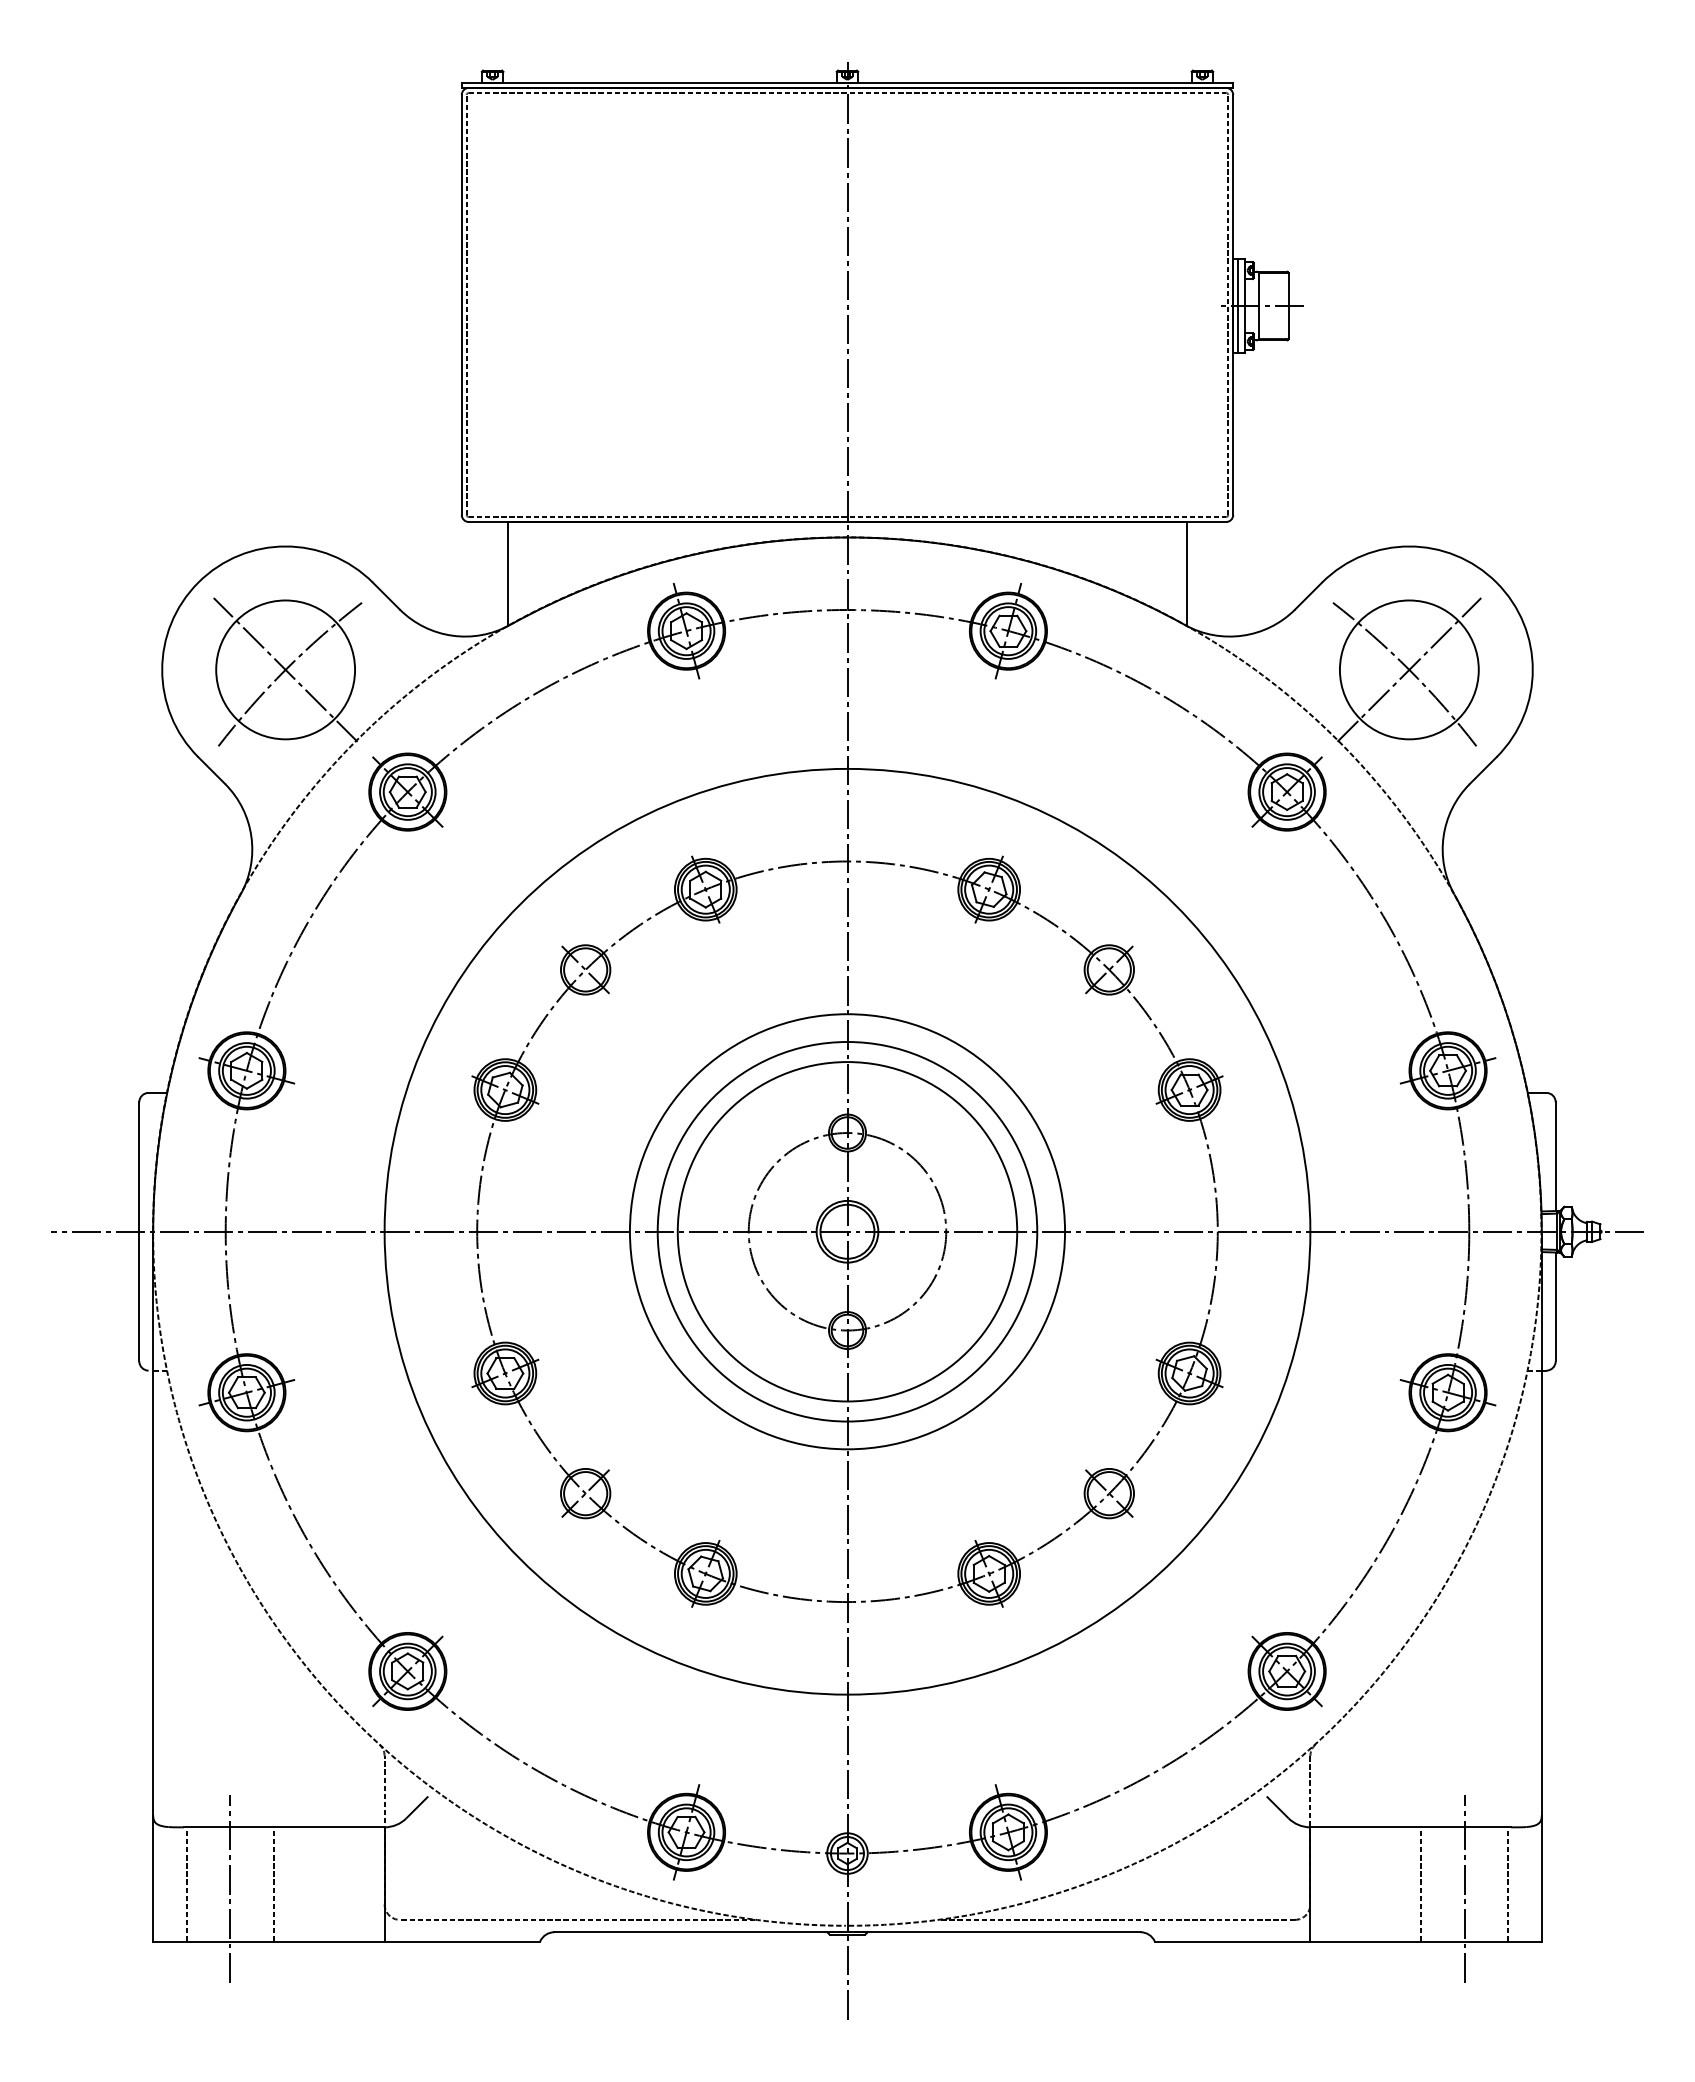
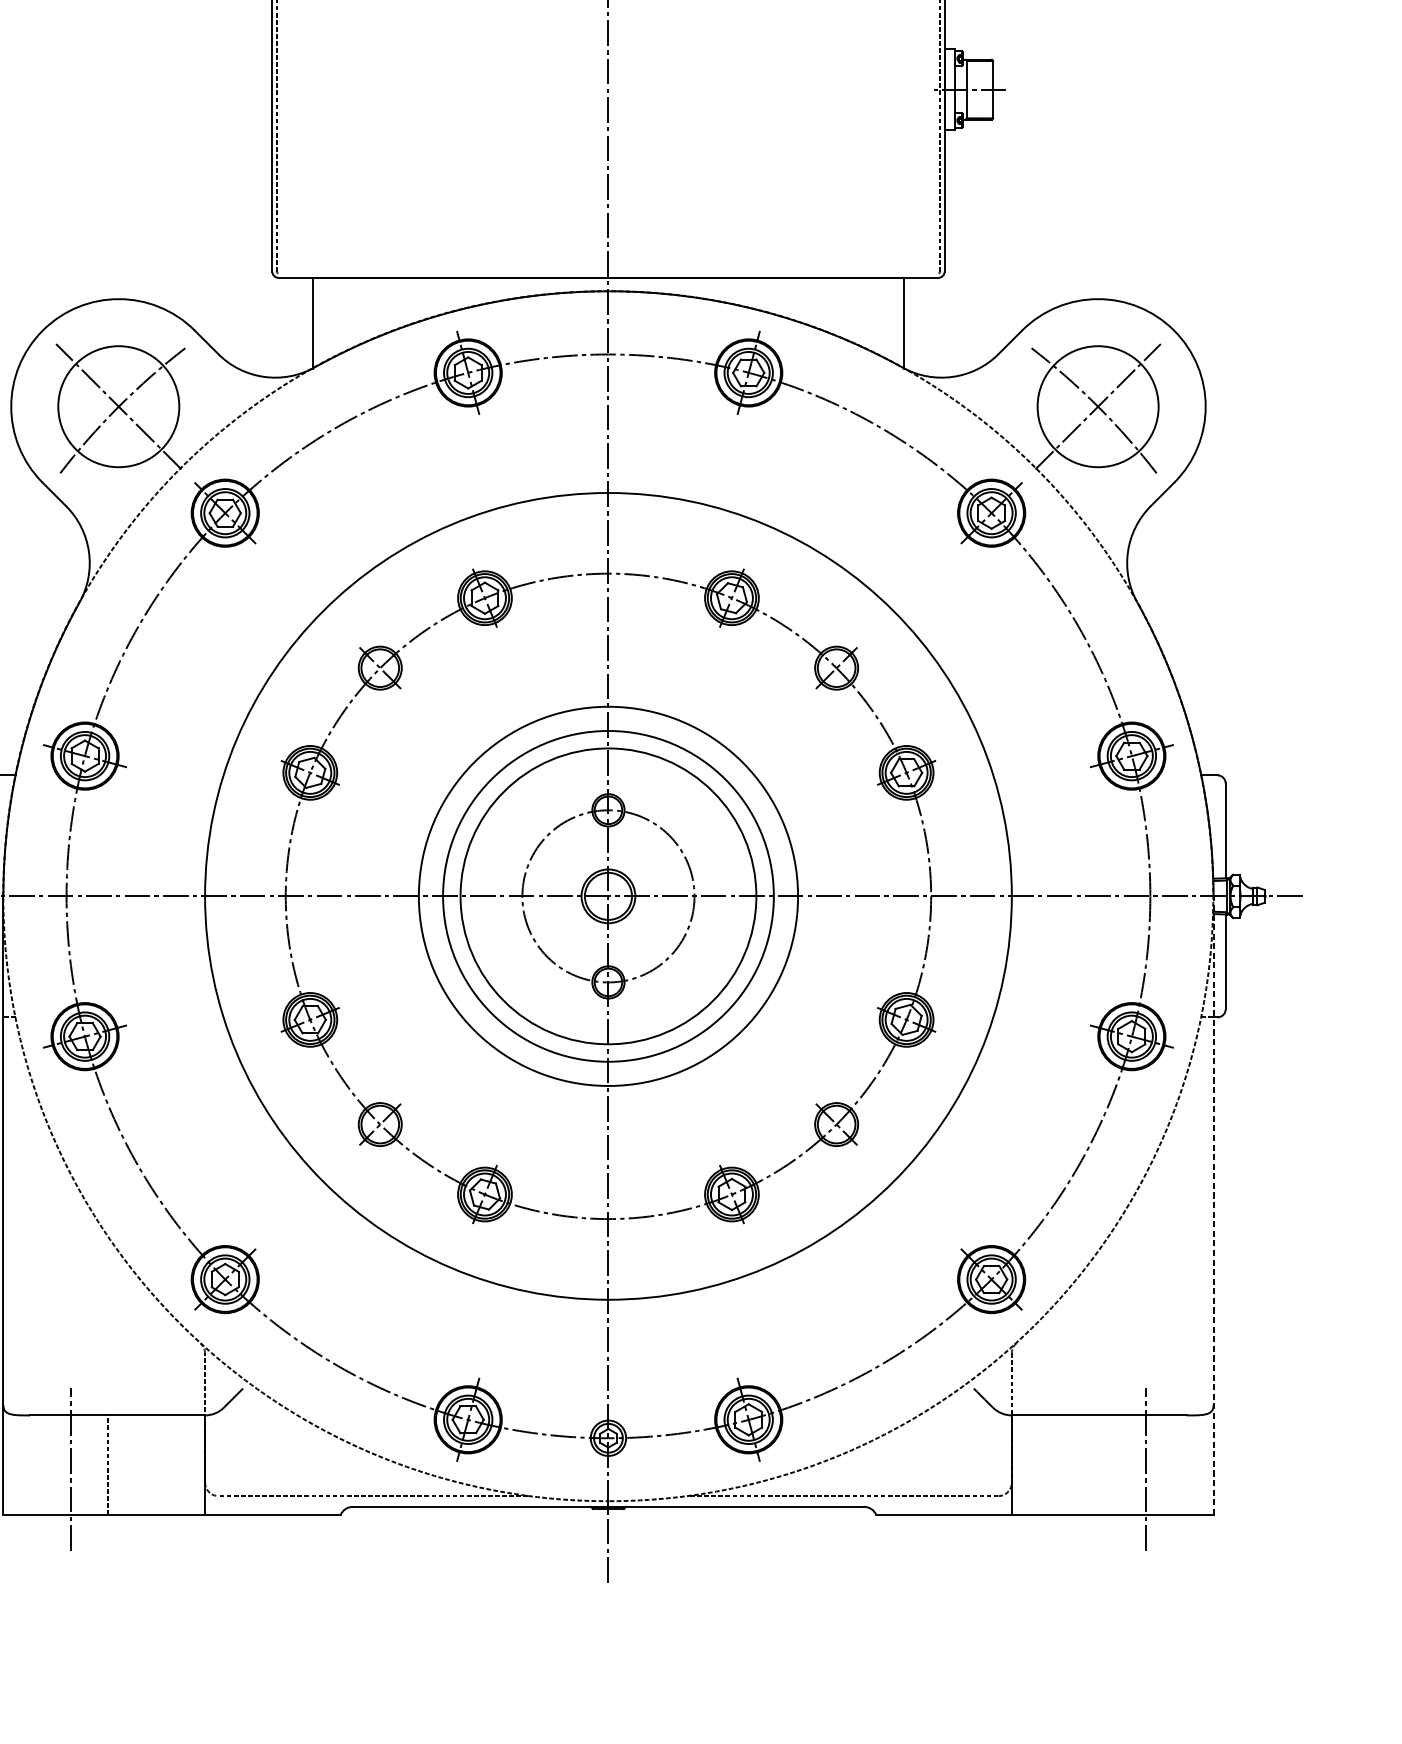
line: (1238, 305) -> (949, 89), removed
line: (847, 517) -> (608, 273), removed
line: (1541, 1586) -> (1213, 1205), solid -> dashed
line: (187, 1884) -> (33, 1465), removed
line: (1421, 1884) -> (1108, 1465), removed
line: (1507, 1884) -> (1183, 1465), removed

